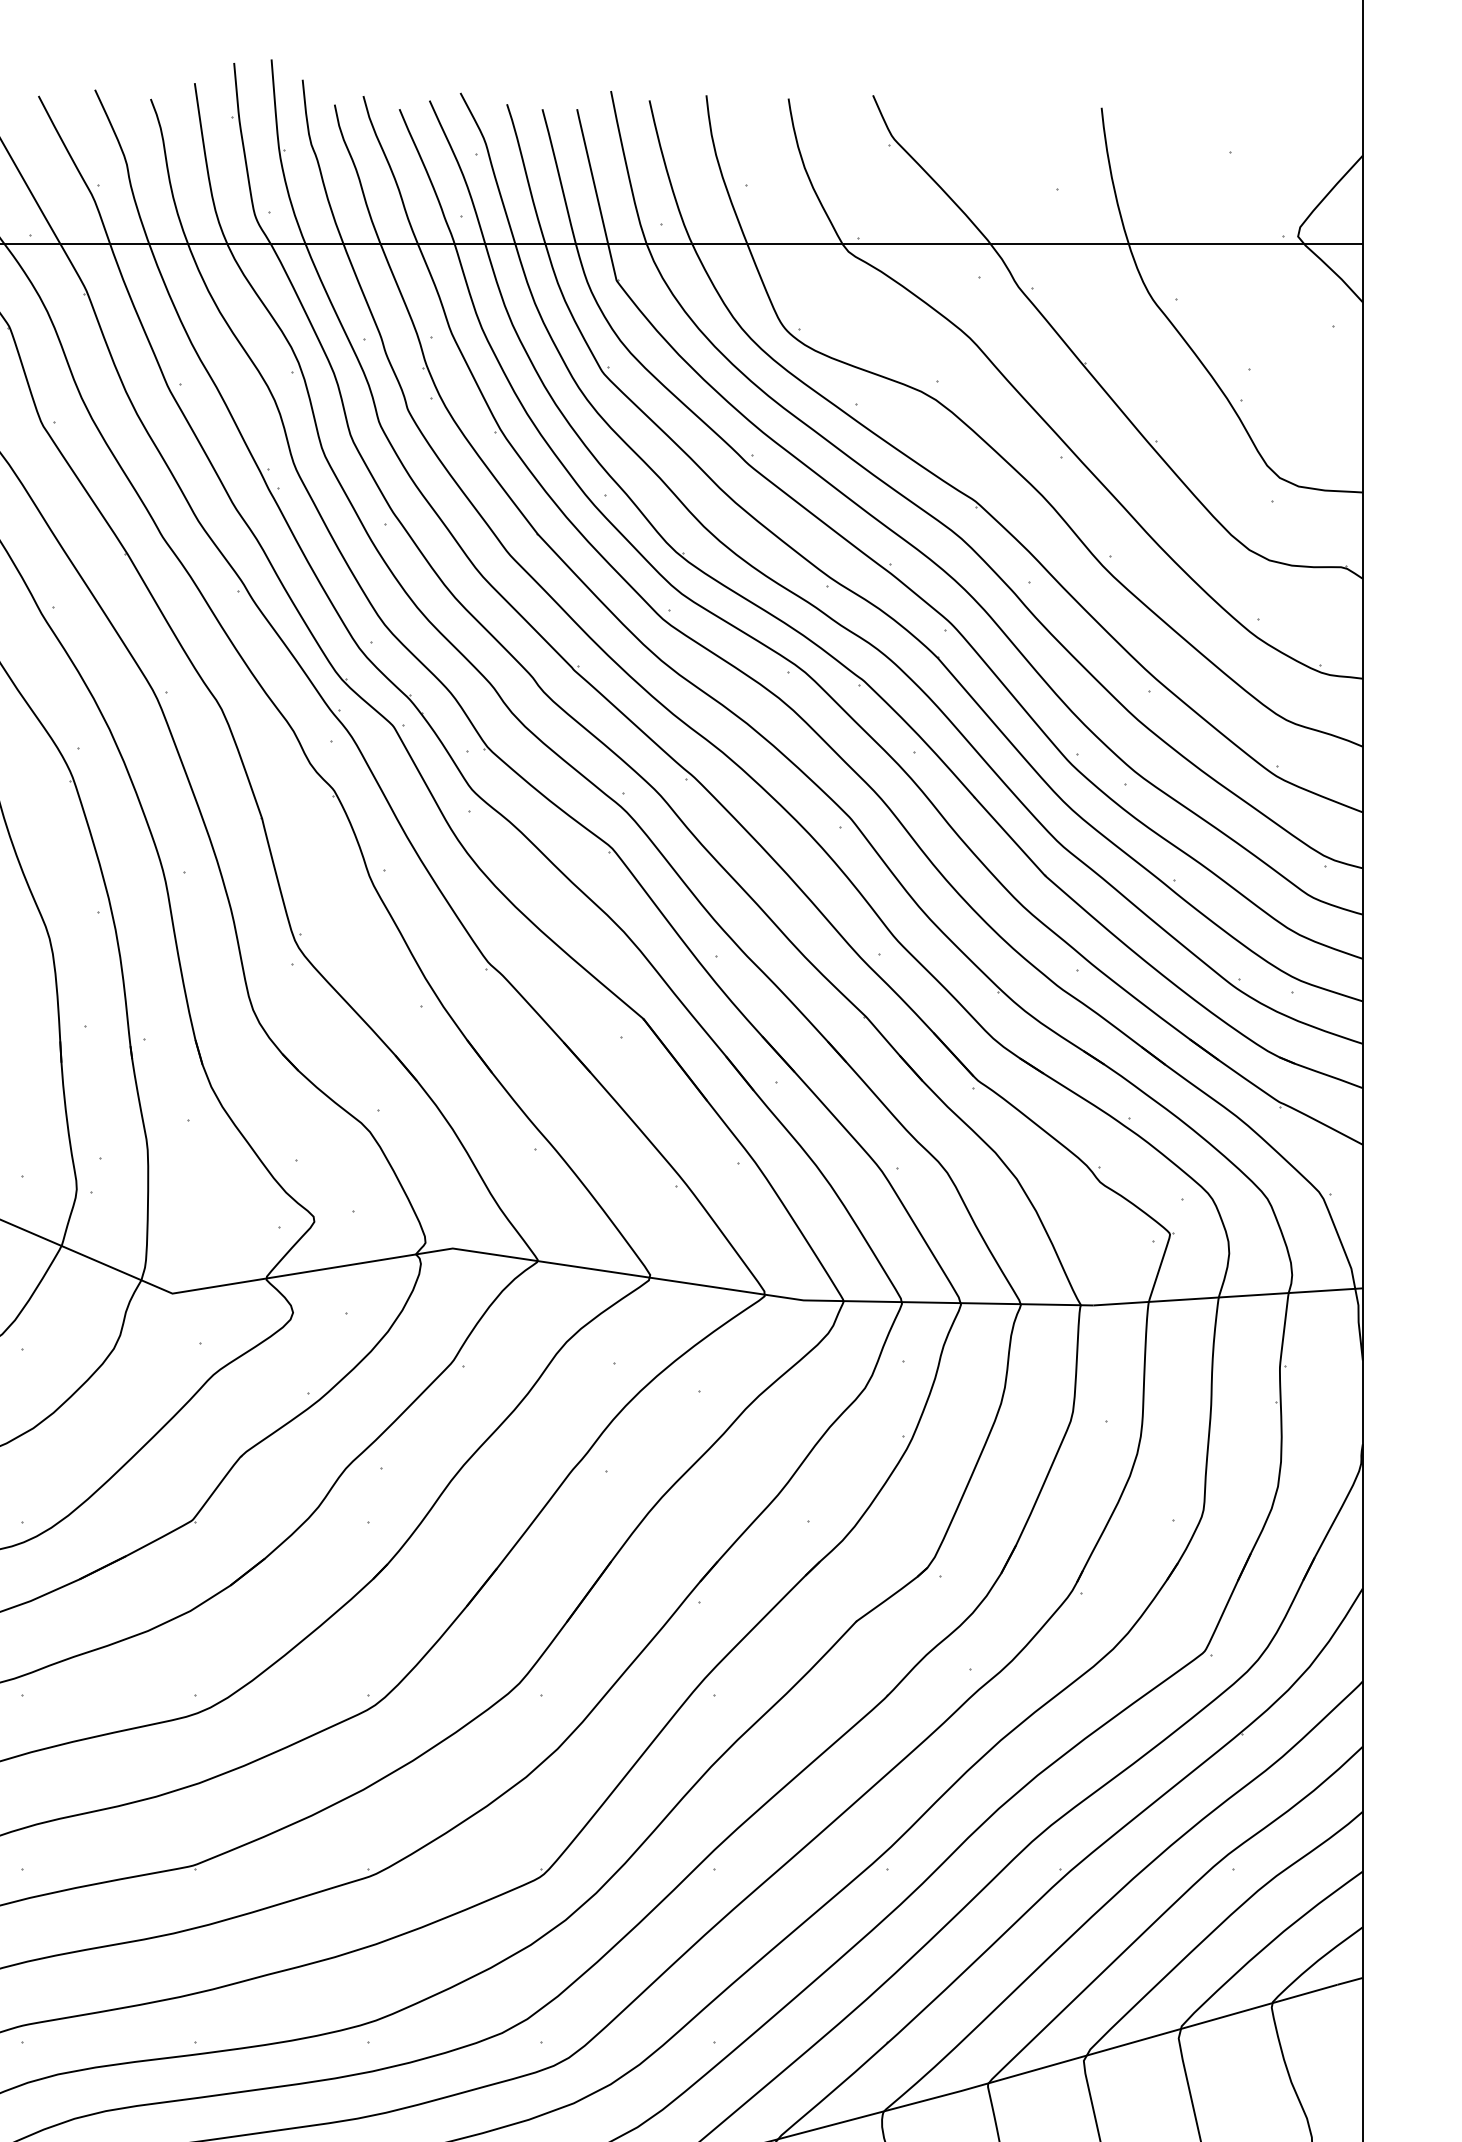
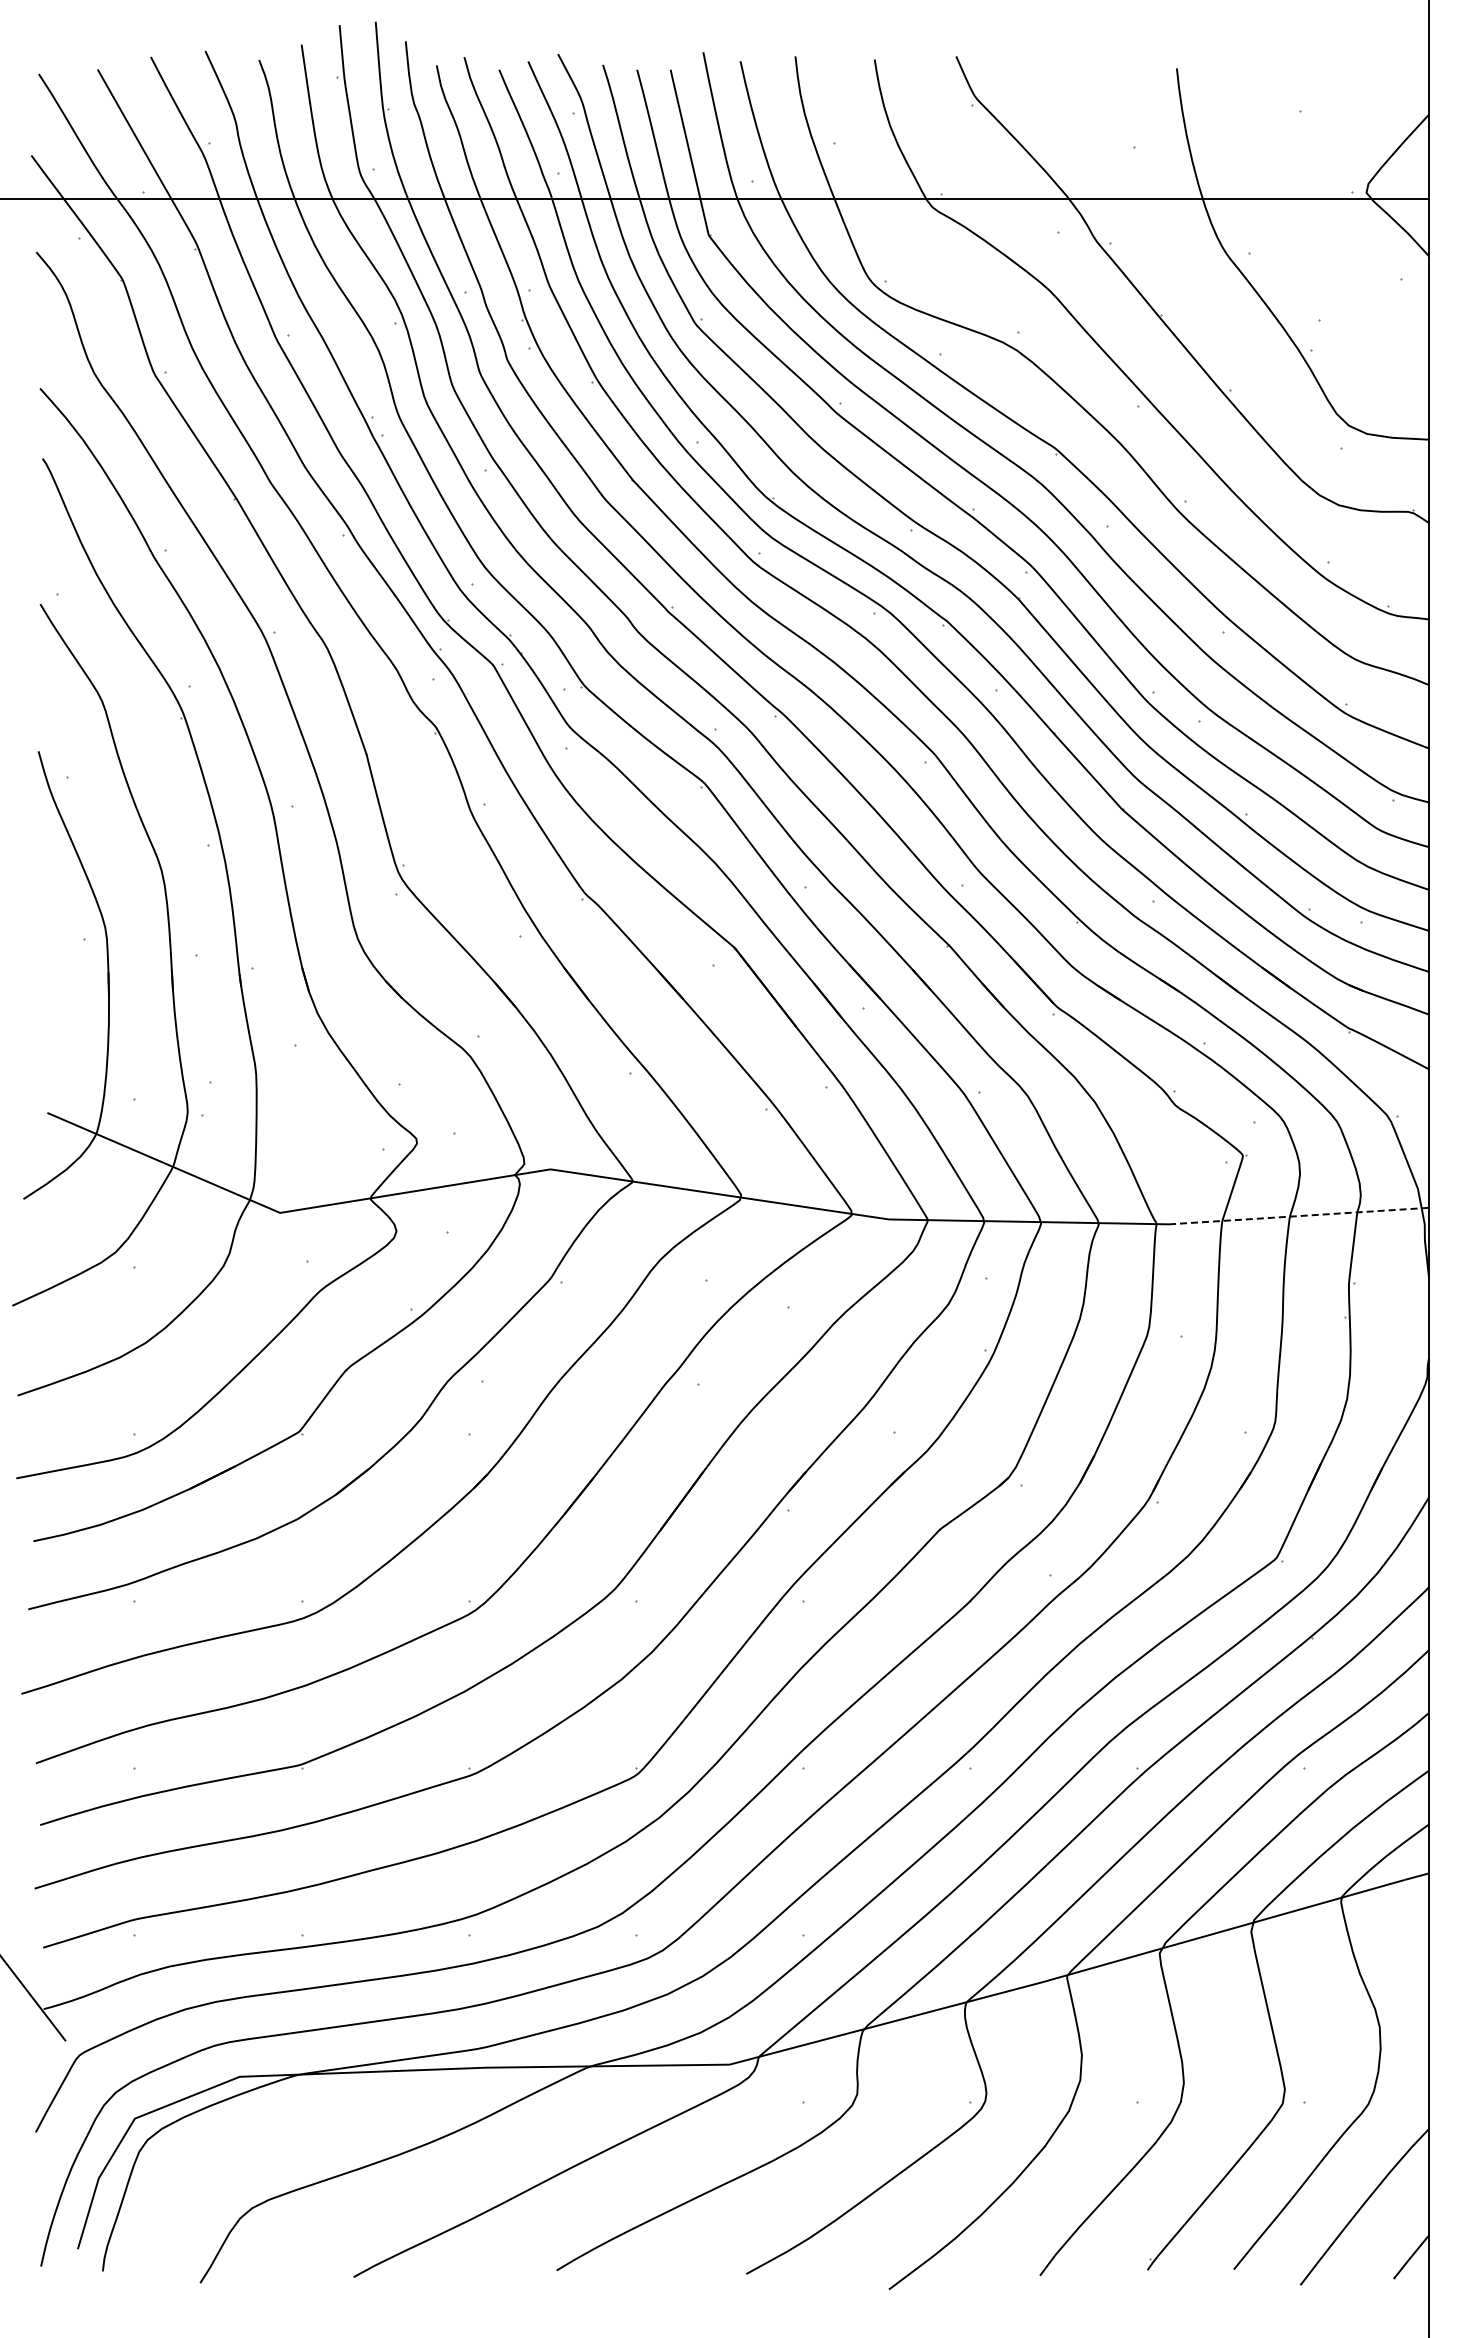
line: (1228, 1297) -> (1299, 1216), solid -> dashed

